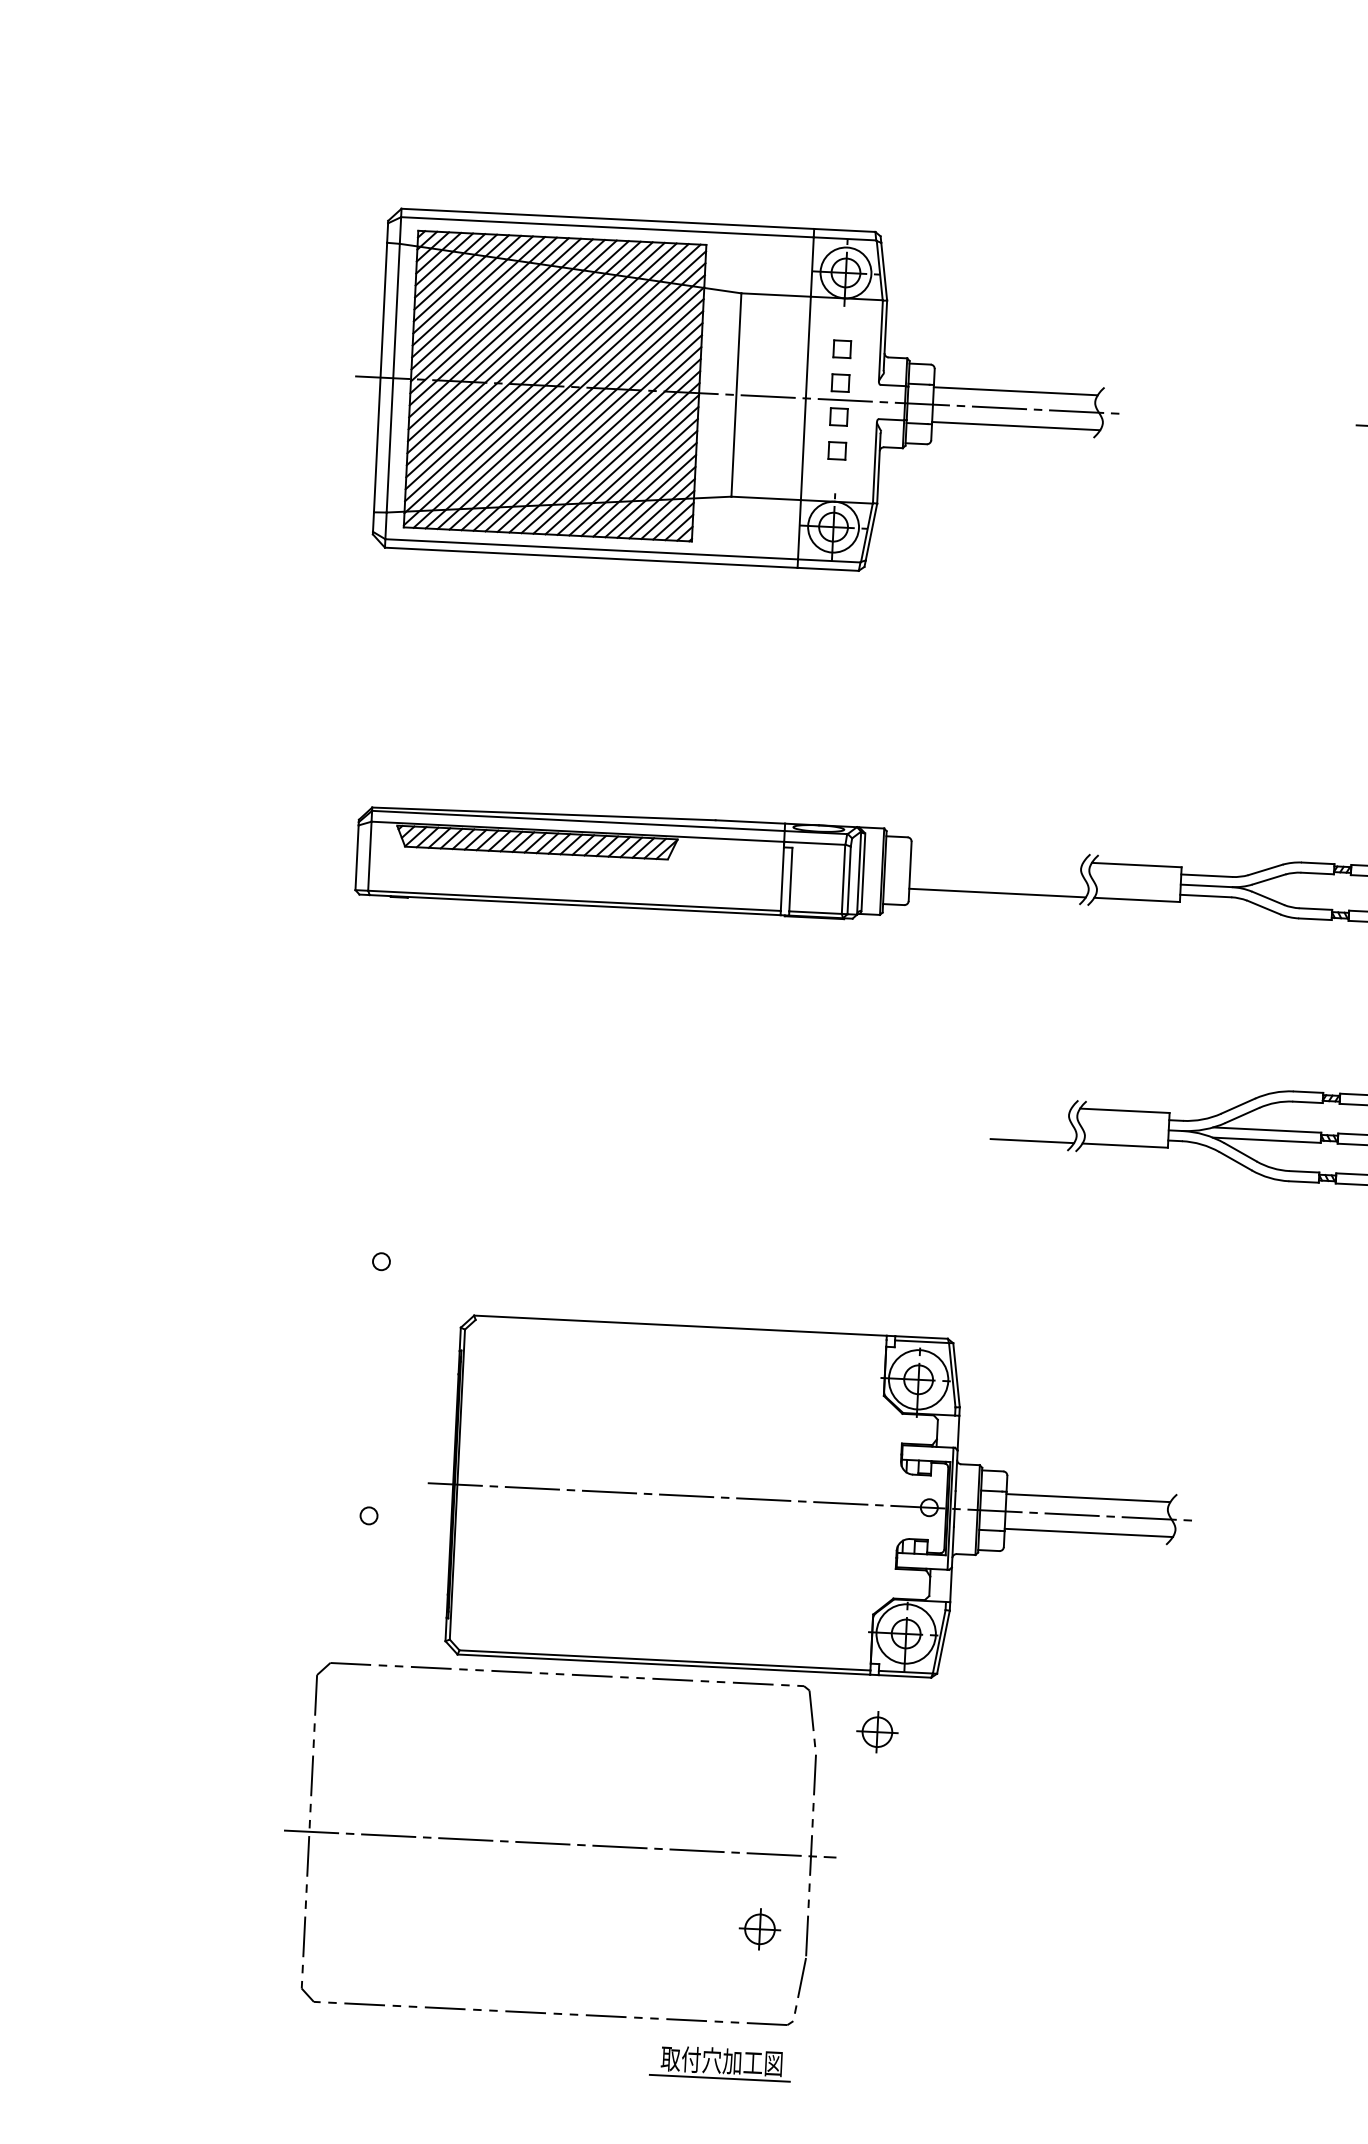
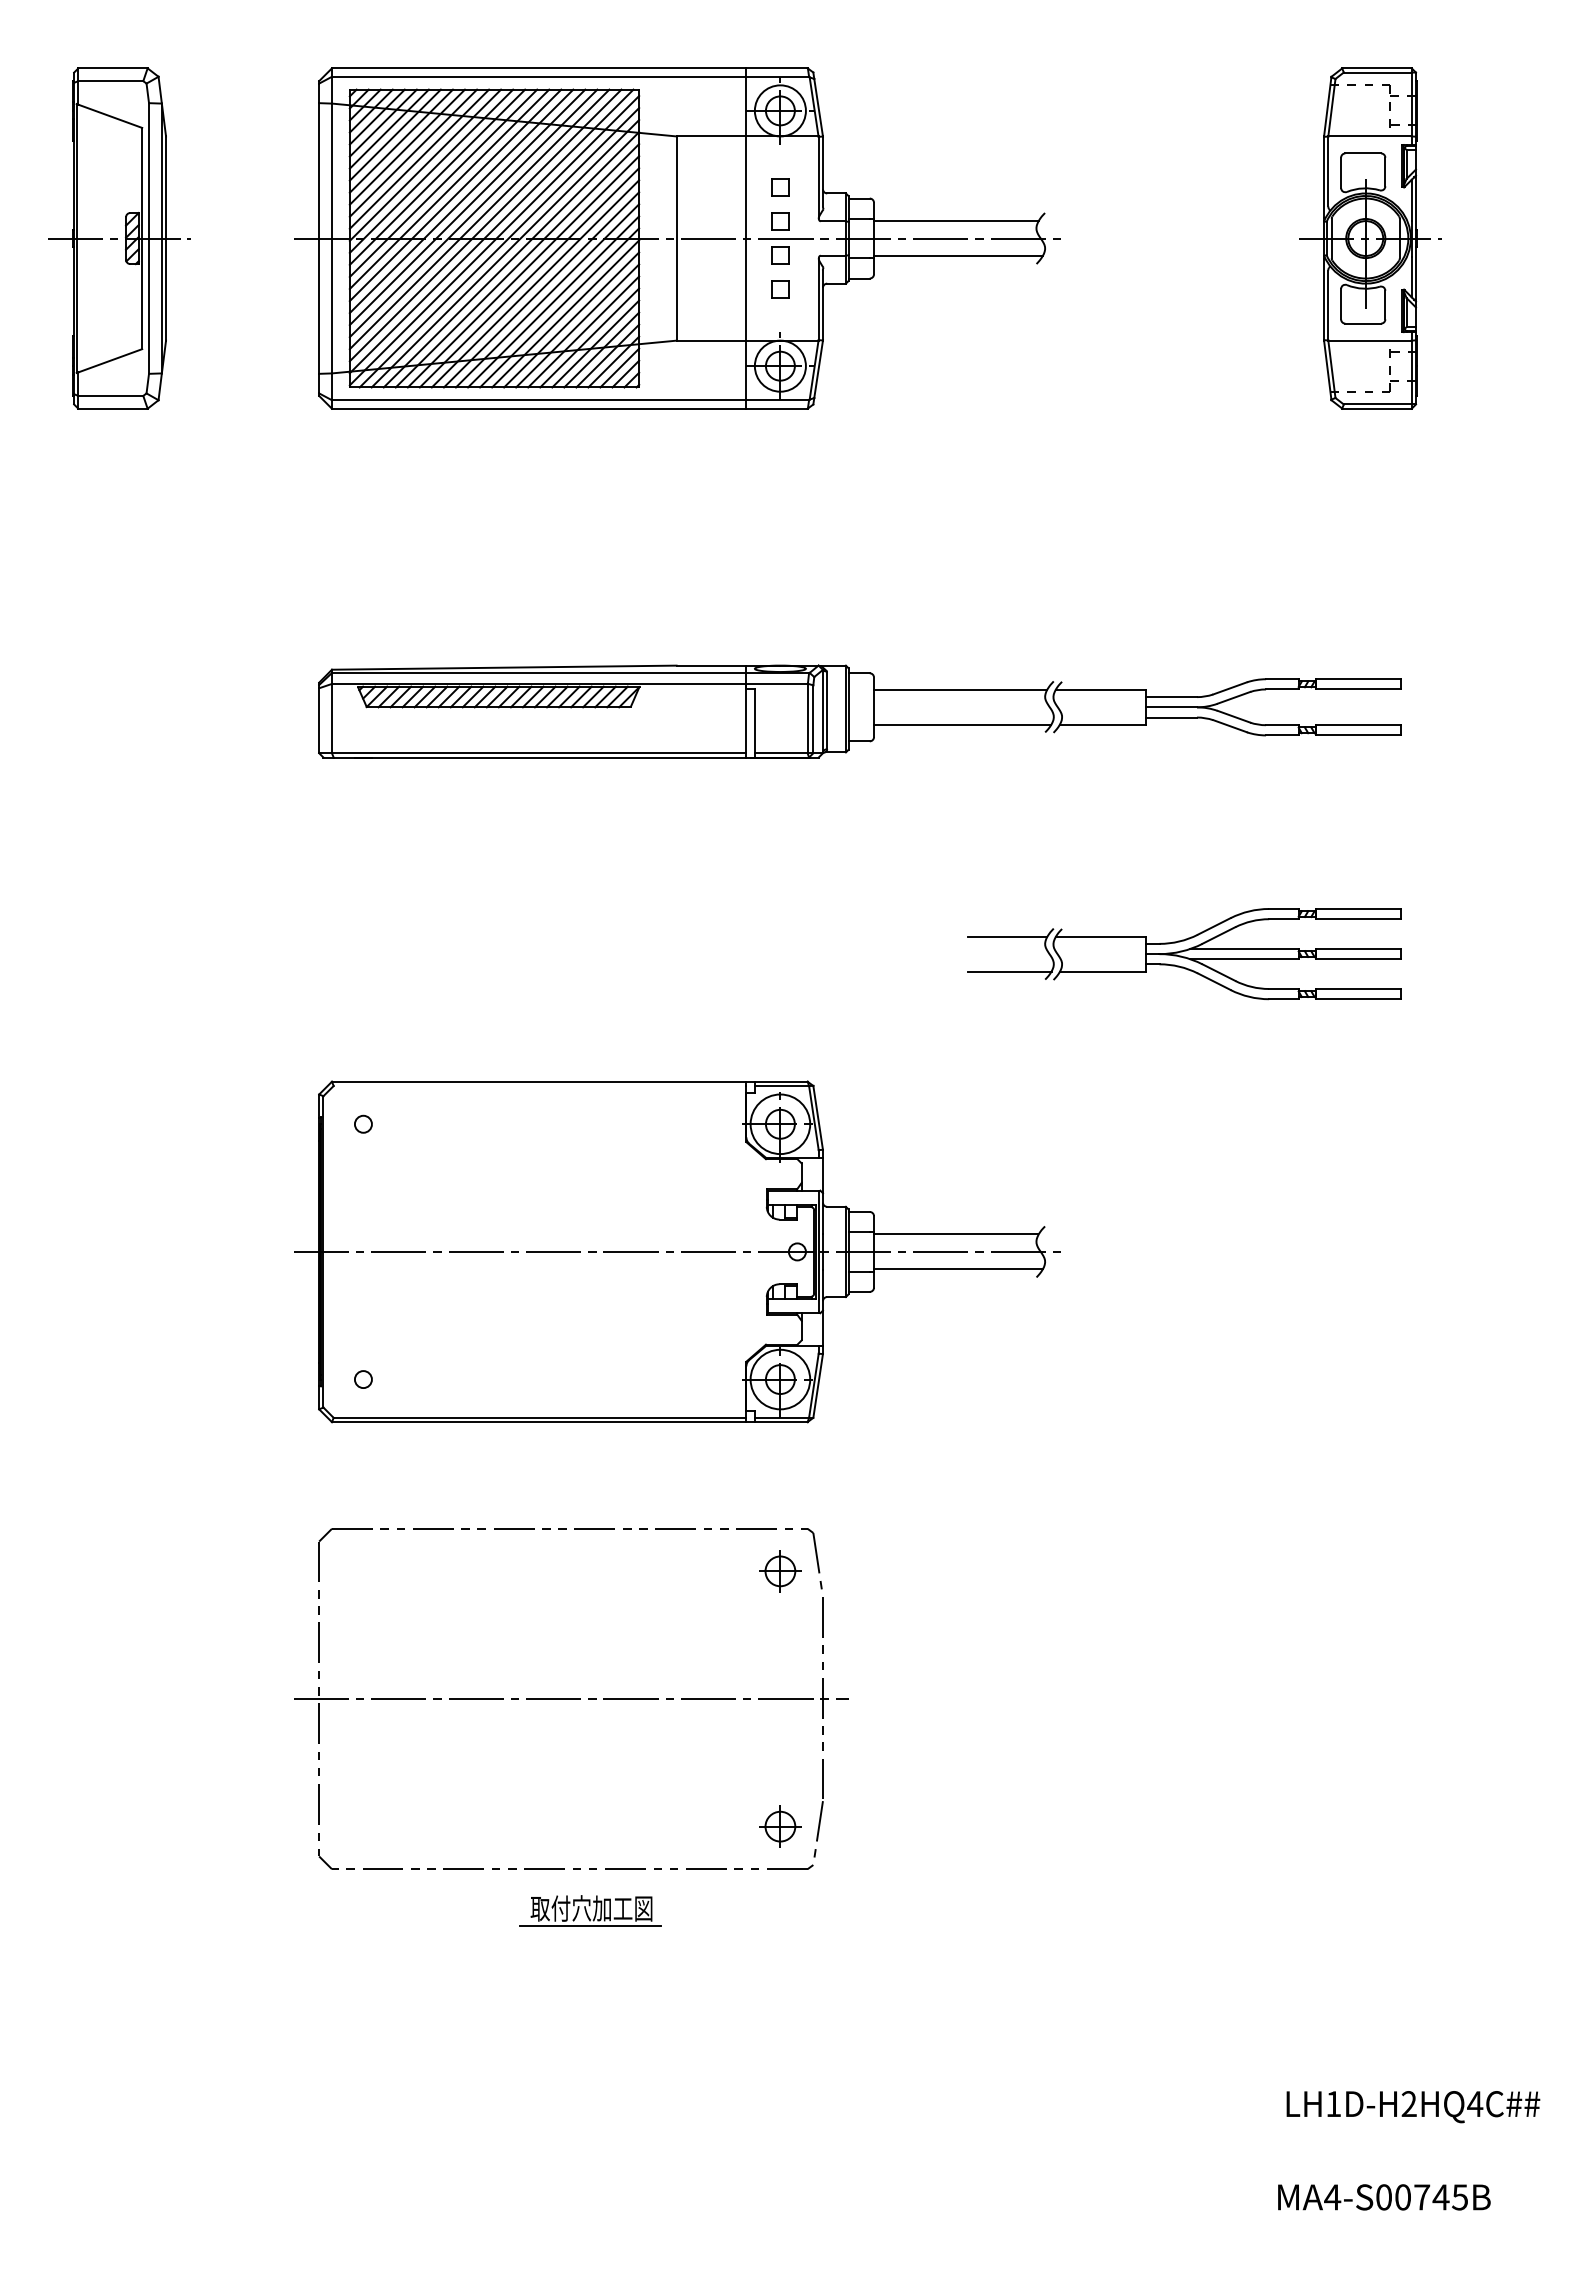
part: (181, 367) -> (119, 238), added
line: (997, 857) -> (960, 689), added
line: (1031, 1106) -> (1007, 936), added
part: (809, 1501) -> (677, 1251), moved
part: (877, 1732) -> (780, 1571), moved
part: (760, 1929) -> (780, 1826), moved
part: (720, 2063) -> (590, 1910), moved

